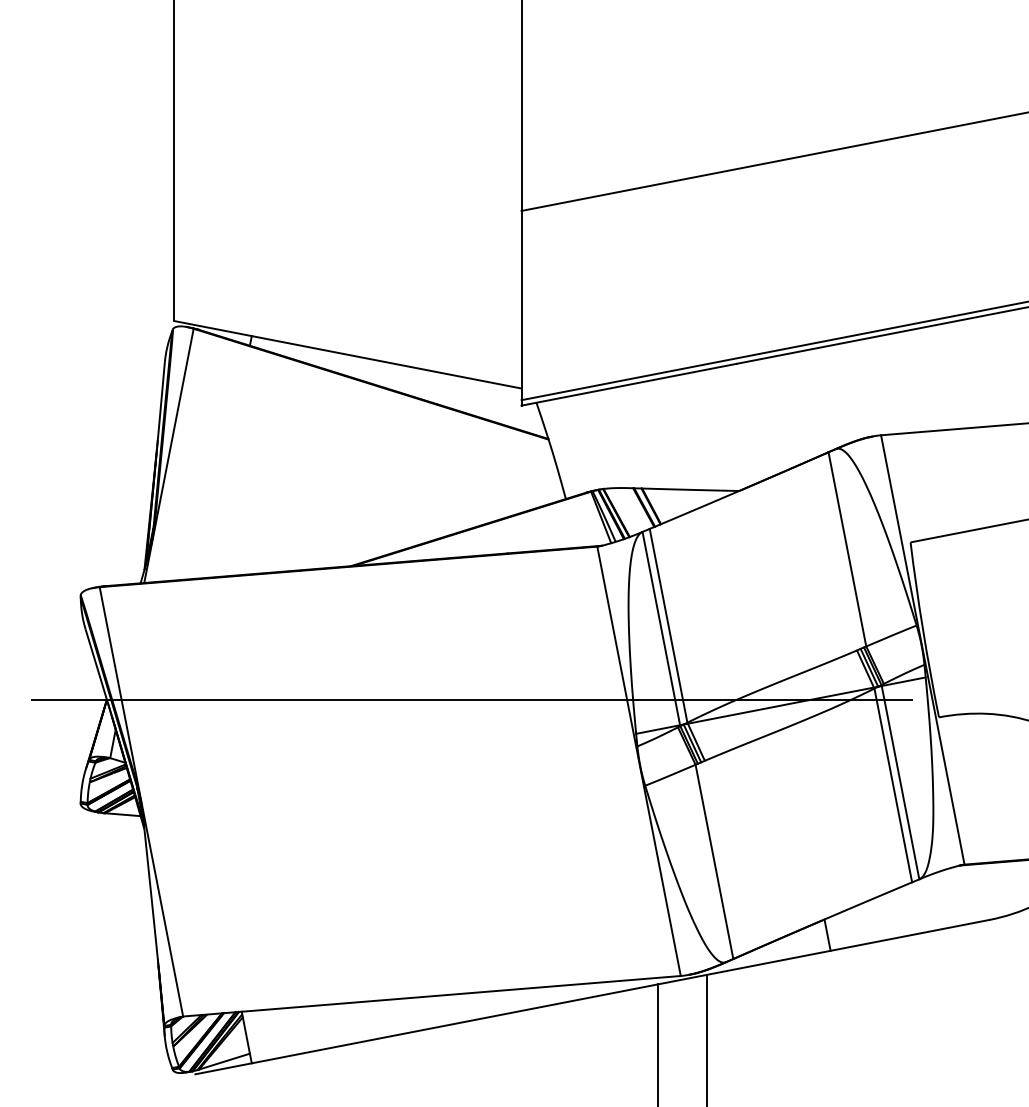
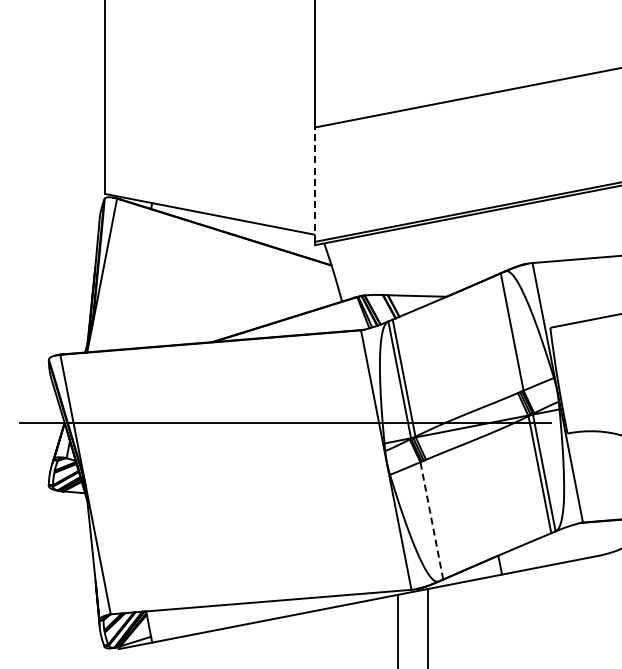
line: (521, 305) -> (315, 184), solid -> dashed
line: (713, 861) -> (431, 520), solid -> dashed

